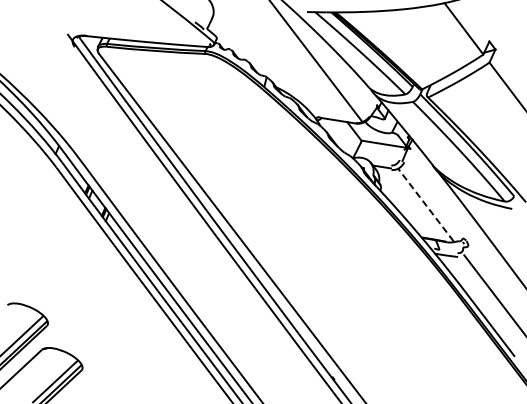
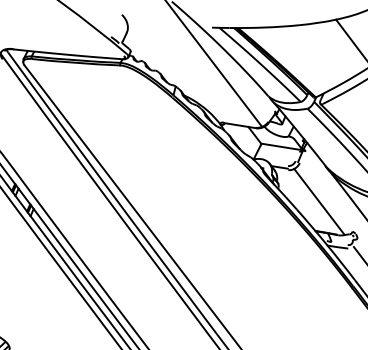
line: (425, 205) -> (318, 202), dashed -> solid

